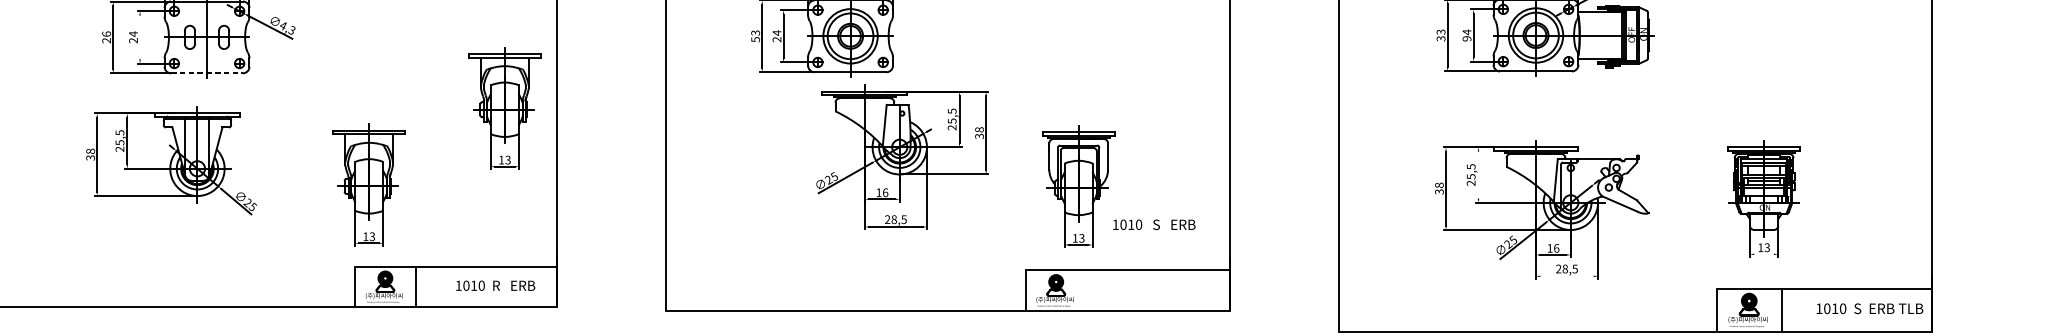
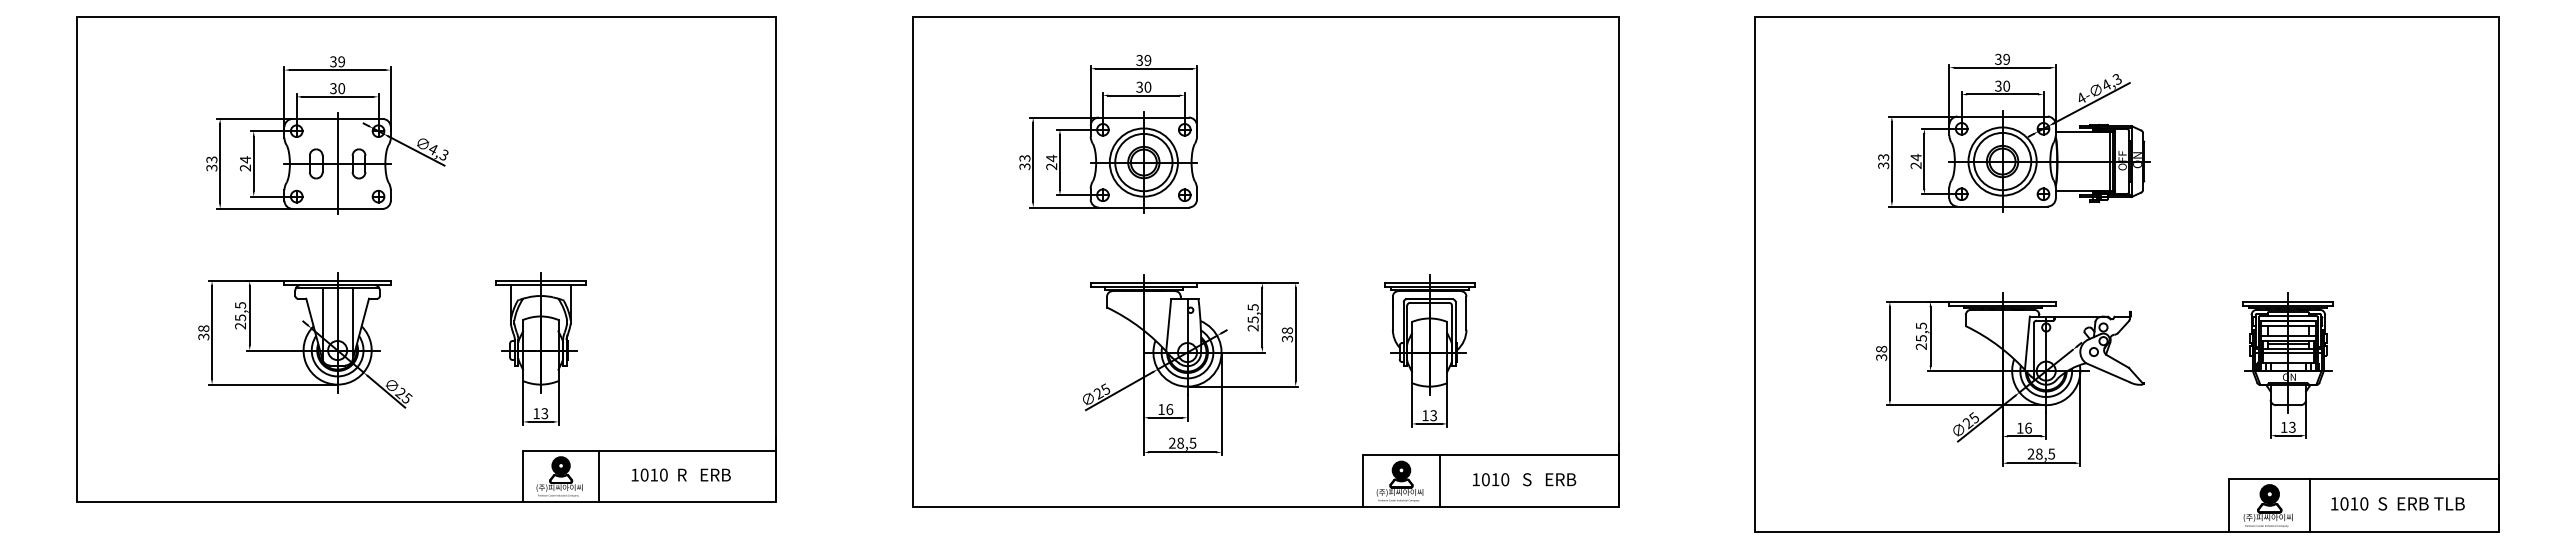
text: (106, 37) -> (211, 163), 26 -> 33
line: (139, 37) -> (253, 163), added
text: (1467, 38) -> (1916, 165), 94 -> 24
text: (755, 39) -> (1024, 166), 53 -> 33
line: (206, 72) -> (337, 208), dashed -> solid
part: (504, 108) -> (710, 252), removed
part: (902, 156) -> (1190, 364), moved
part: (171, 160) -> (305, 340), moved
line: (1478, 175) -> (1930, 336), added
text: (1154, 224) -> (1524, 479), moved
line: (1764, 254) -> (2288, 435), added
line: (1567, 276) -> (2041, 463), added
text: (495, 285) -> (680, 474), moved
line: (1086, 290) -> (1439, 480), added
text: (1869, 308) -> (2397, 503), moved

